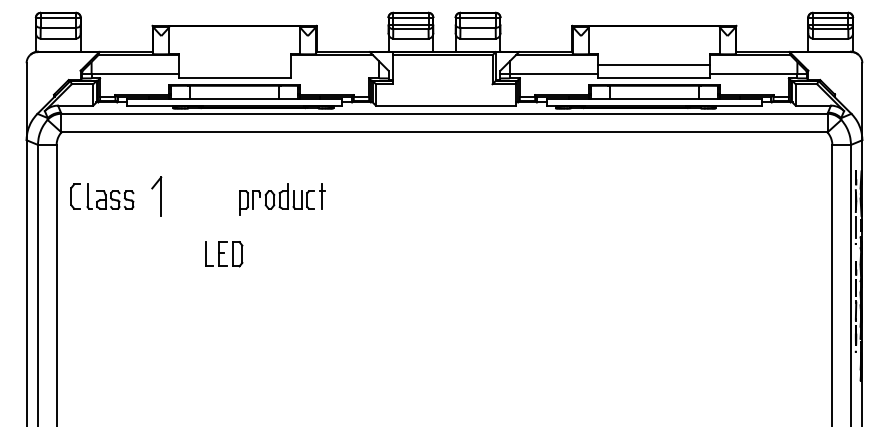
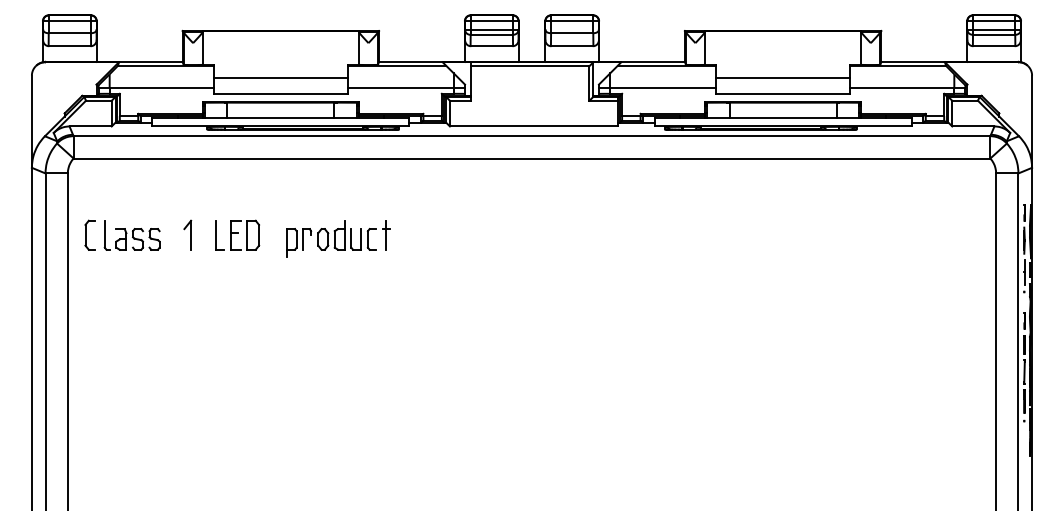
line: (234, 64) -> (280, 77), added
line: (339, 73) -> (406, 88), added
part: (156, 195) -> (187, 234), size x0.62
part: (224, 253) -> (237, 234), moved

